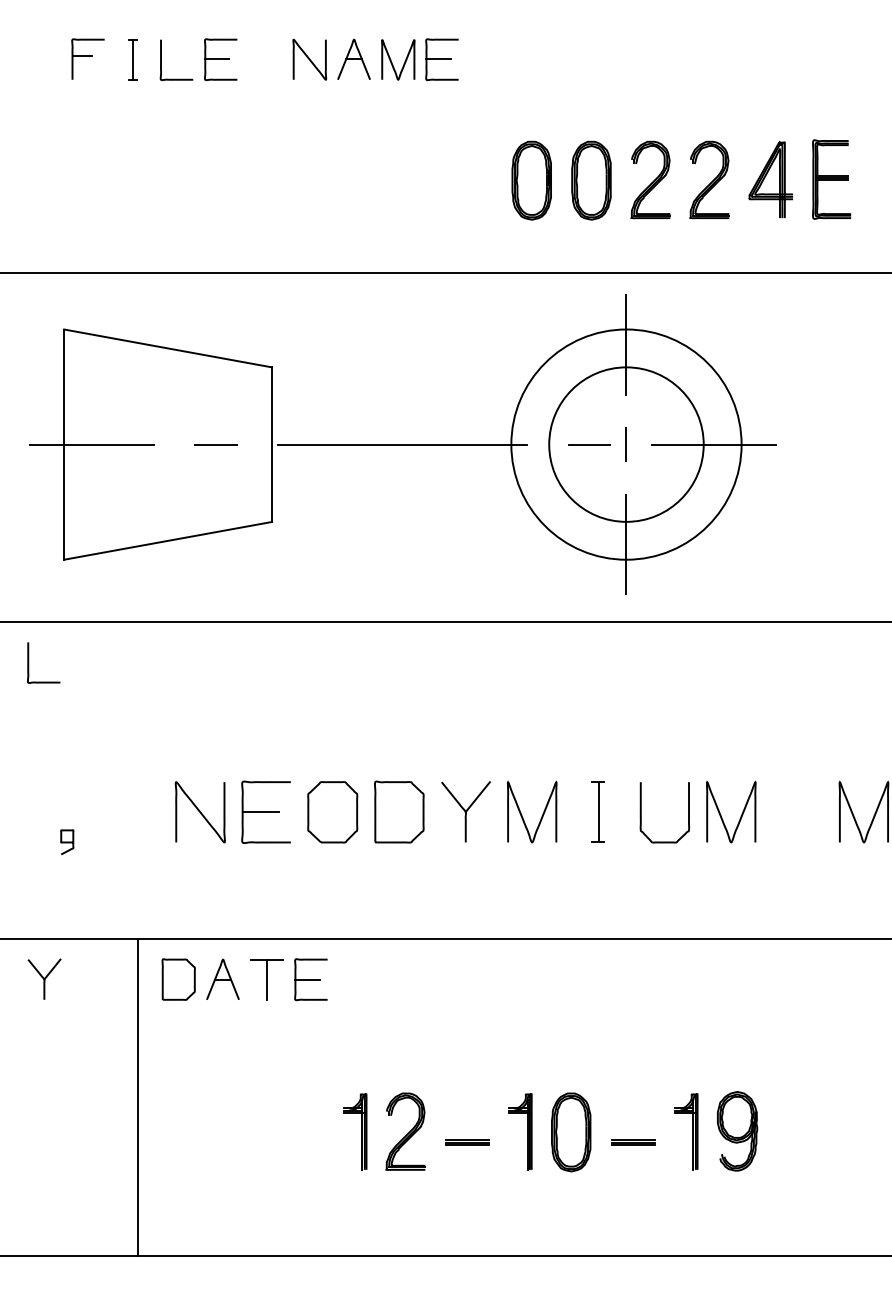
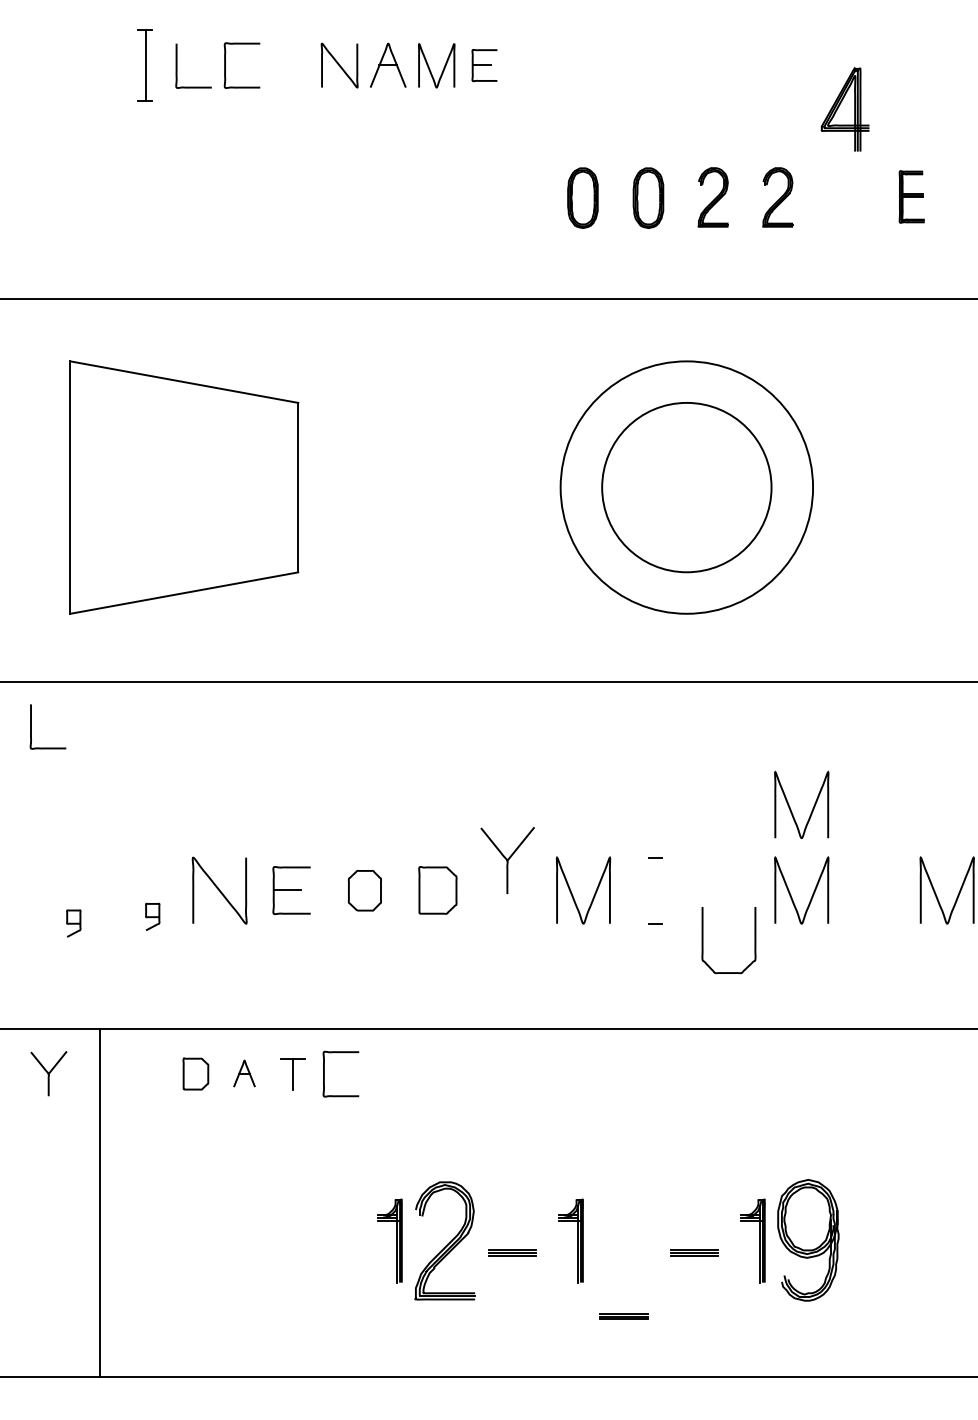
part: (87, 58) -> (95, 64), removed
part: (132, 59) -> (145, 65), size x1.6
line: (217, 59) -> (238, 65), removed
part: (441, 59) -> (484, 65), size x0.7
part: (650, 179) -> (713, 196), size x0.7
part: (709, 179) -> (777, 196), size x0.7
part: (770, 179) -> (844, 109), moved
part: (831, 179) -> (911, 196), size x0.6
part: (531, 180) -> (582, 198), size x0.7
part: (591, 180) -> (648, 198), size x0.7
line: (626, 344) -> (686, 377), removed
line: (91, 444) -> (100, 487), removed
line: (215, 444) -> (236, 487), removed
line: (402, 444) -> (441, 487), removed
line: (589, 444) -> (646, 487), removed
line: (626, 444) -> (686, 487), removed
line: (713, 444) -> (782, 487), removed
line: (626, 544) -> (686, 597), removed
curve: (741, 735) -> (812, 806), added
part: (265, 811) -> (291, 889), size x0.7
part: (399, 811) -> (438, 889), size x0.7
part: (465, 811) -> (507, 860), moved
part: (332, 812) -> (364, 890), size x0.6
line: (598, 812) -> (656, 890), removed
curve: (641, 812) -> (703, 940), moved
curve: (139, 836) -> (152, 917), added
part: (222, 978) -> (243, 1072), size x0.6
part: (178, 979) -> (195, 1073), size x0.7
part: (266, 979) -> (292, 1073), size x0.7
line: (307, 979) -> (337, 1073), removed
line: (138, 1097) -> (100, 1203), moved
part: (405, 1131) -> (444, 1240), size x1.4
part: (737, 1131) -> (808, 1240), size x1.4
part: (571, 1132) -> (626, 1241), removed
part: (569, 1200) -> (624, 1316), added

